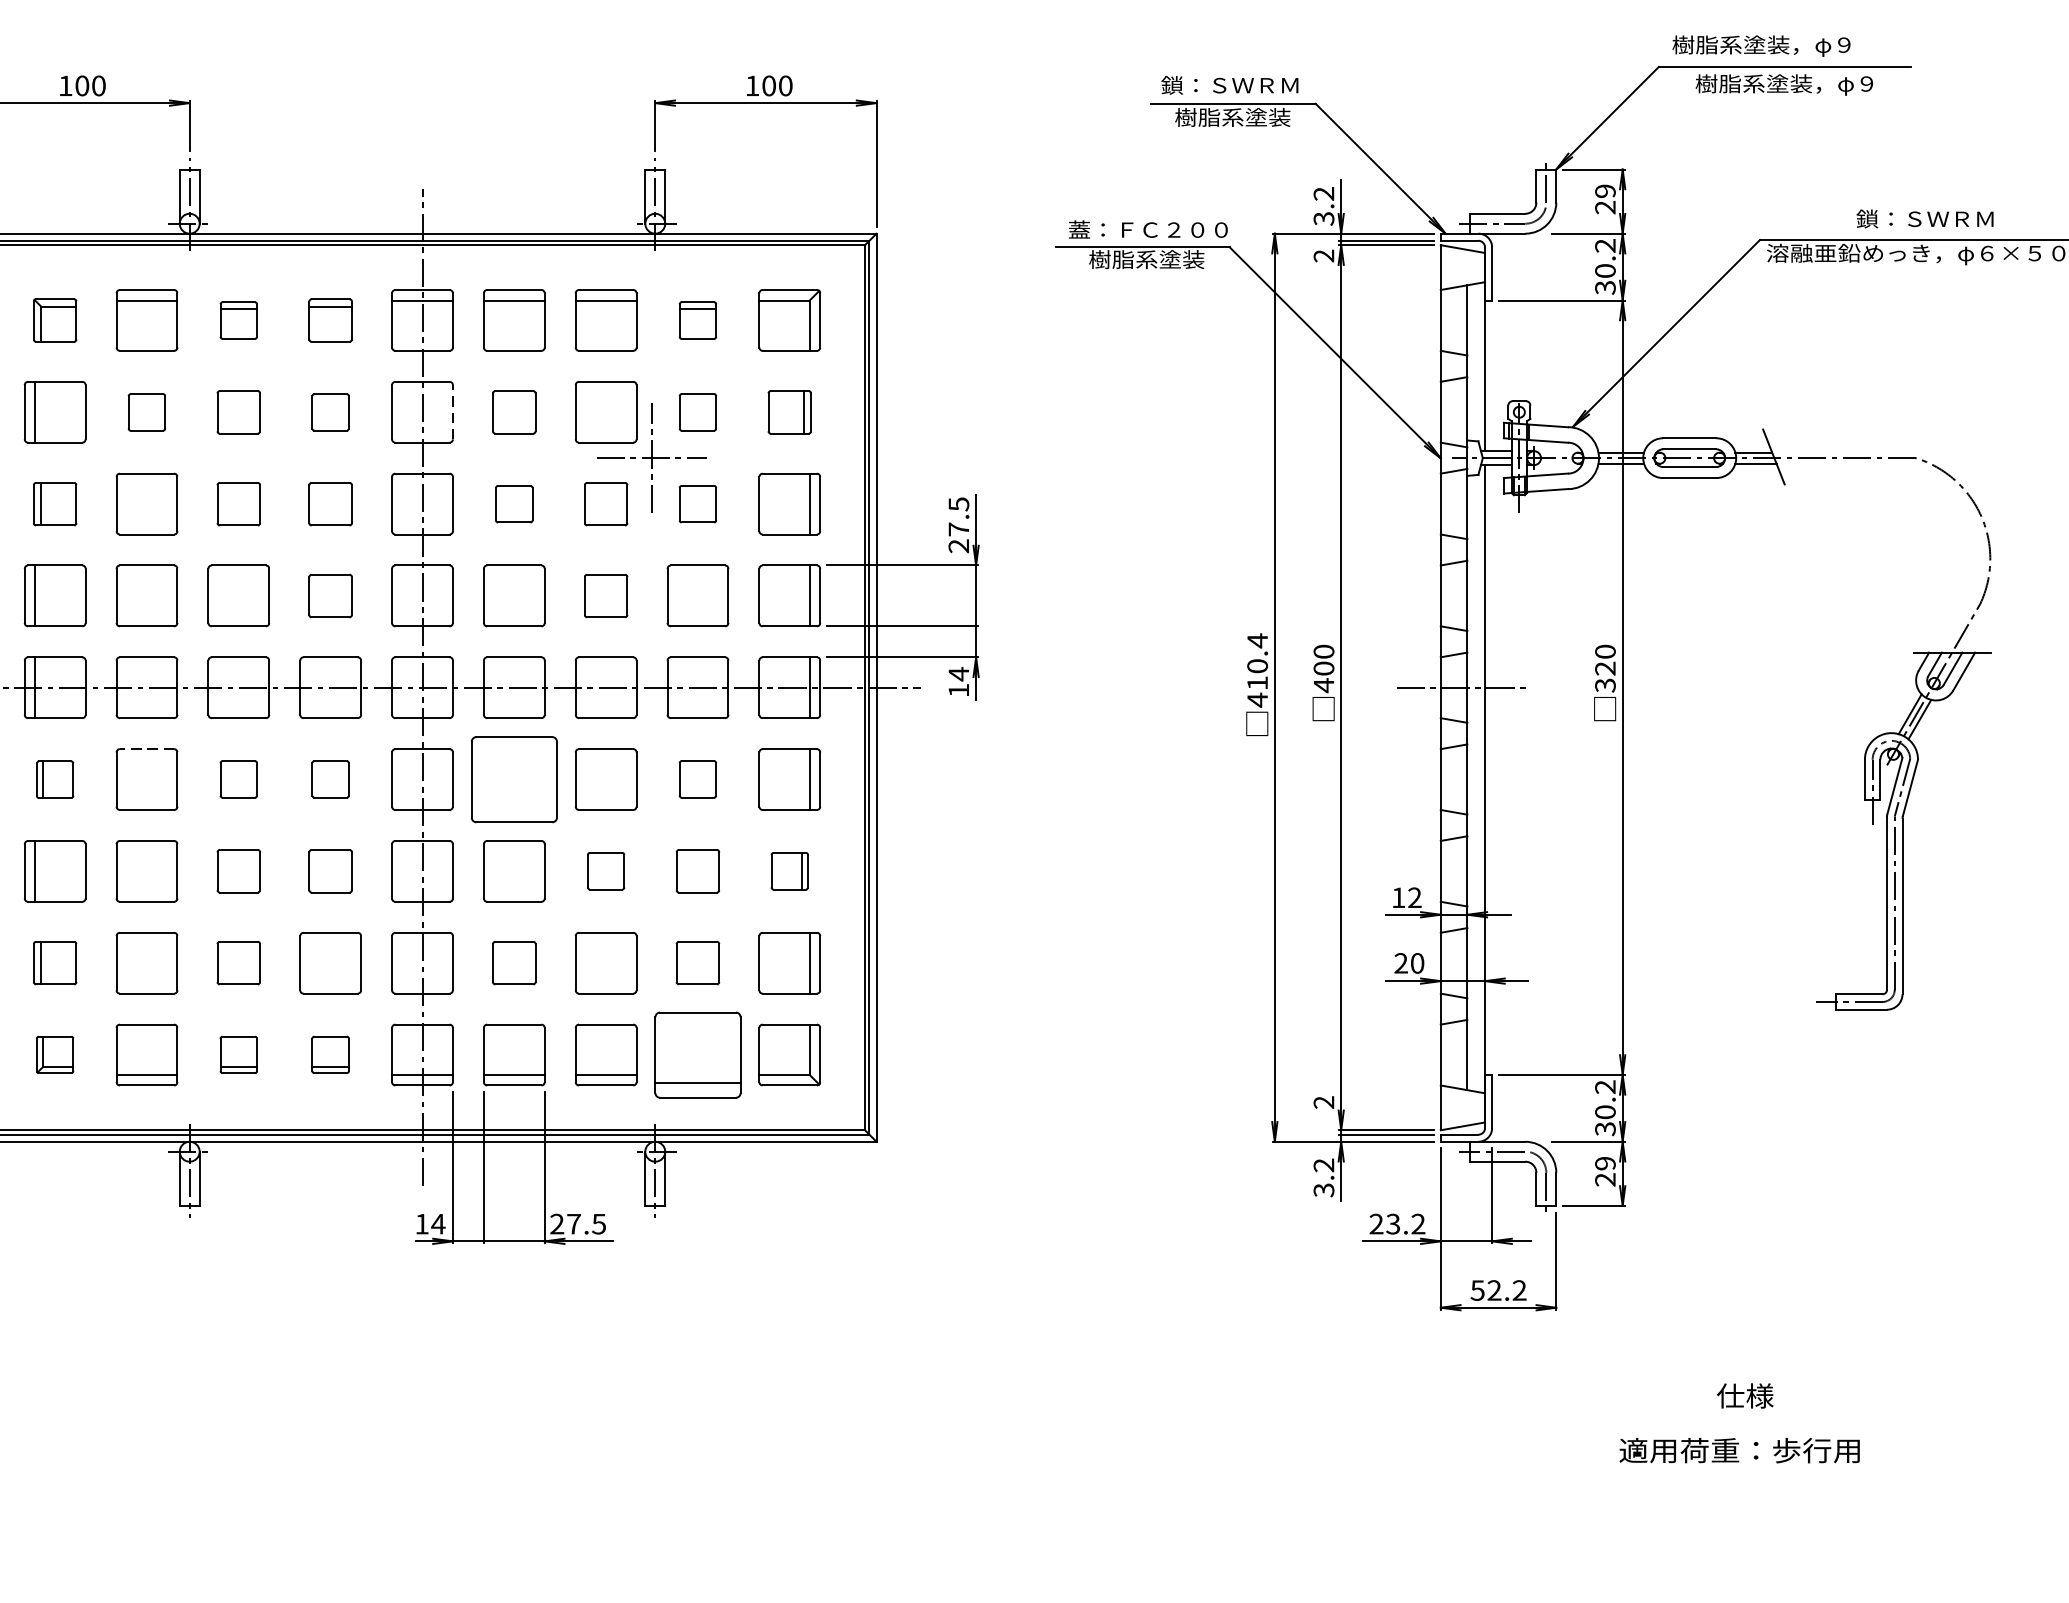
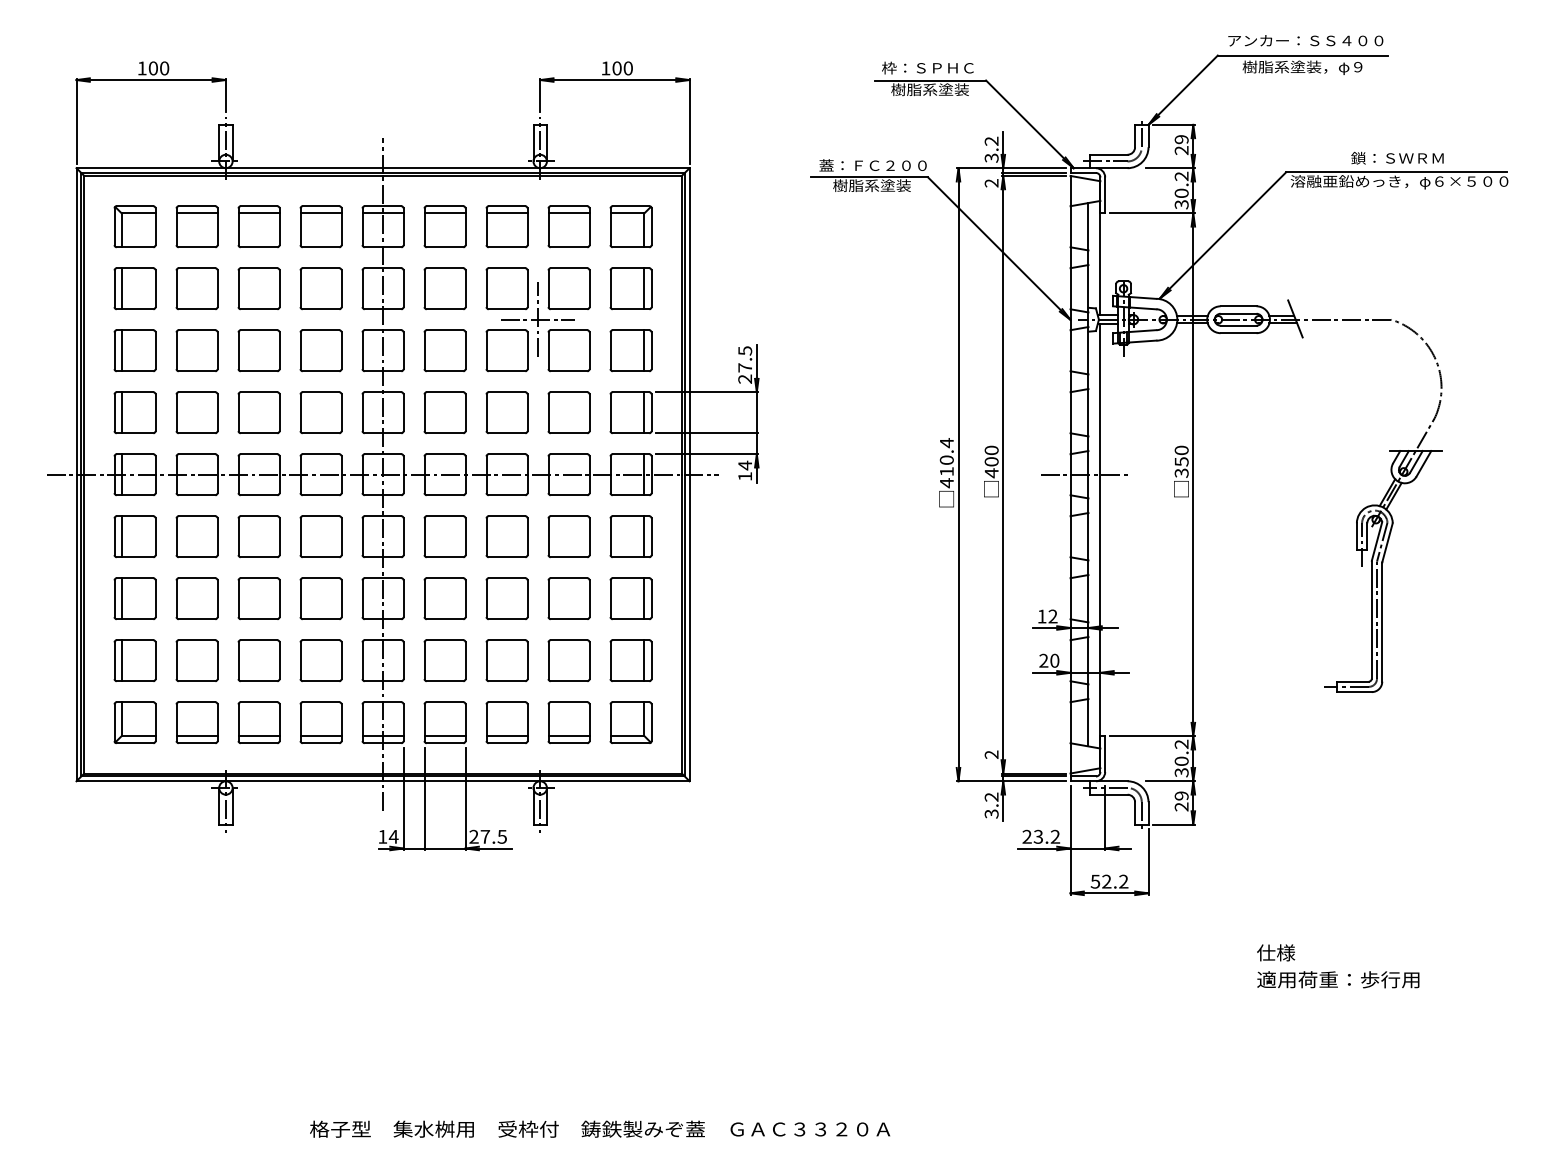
text: (1788, 46) -> (1305, 41), 樹脂系塗装，φ９ -> アンカー：ＳＳ４００
text: (1230, 84) -> (928, 67), 鎖：ＳＷＲＭ -> 枠：ＳＰＨＣ
part: (54, 320) -> (134, 226), size x1.43
part: (237, 320) -> (258, 226), size x1.67
part: (329, 320) -> (320, 226), size x1.43
part: (697, 320) -> (568, 226), size x1.67
part: (146, 411) -> (196, 288), size x1.67
part: (237, 411) -> (258, 288), size x1.43
part: (329, 411) -> (320, 288), size x1.67
line: (452, 411) -> (403, 288), dashed -> solid
part: (513, 411) -> (444, 288), size x1.43
part: (697, 411) -> (568, 288), size x1.67
part: (789, 411) -> (630, 288), size x1.43
part: (54, 503) -> (134, 350), size x1.43
part: (237, 503) -> (258, 350), size x1.43
part: (329, 503) -> (320, 350), size x1.43
part: (513, 503) -> (444, 350), size x1.67
part: (605, 503) -> (506, 350), size x1.43
part: (697, 503) -> (568, 350), size x1.67
part: (329, 595) -> (320, 412), size x1.43
part: (605, 595) -> (506, 412), size x1.43
text: (1605, 668) -> (1181, 461), 320 -> 350
line: (146, 749) -> (196, 516), dashed -> solid
part: (54, 779) -> (134, 536), size x1.67
part: (237, 779) -> (258, 536), size x1.67
part: (329, 779) -> (320, 536), size x1.67
part: (513, 779) -> (444, 536), size x0.71
part: (697, 779) -> (568, 536), size x1.67
part: (237, 871) -> (258, 598), size x1.43
part: (329, 871) -> (320, 598), size x1.43
part: (605, 871) -> (506, 598), size x1.67
part: (697, 871) -> (568, 598), size x1.43
part: (789, 871) -> (630, 598), size x1.67
part: (54, 962) -> (134, 660), size x1.43
part: (237, 962) -> (258, 660), size x1.43
part: (513, 962) -> (444, 660), size x1.43
part: (697, 962) -> (568, 660), size x1.43
part: (54, 1054) -> (134, 722), size x1.67
part: (237, 1054) -> (258, 722), size x1.67
part: (329, 1054) -> (320, 722), size x1.67
part: (697, 1054) -> (568, 722), size x0.71
text: (1739, 1450) -> (1338, 979), moved

